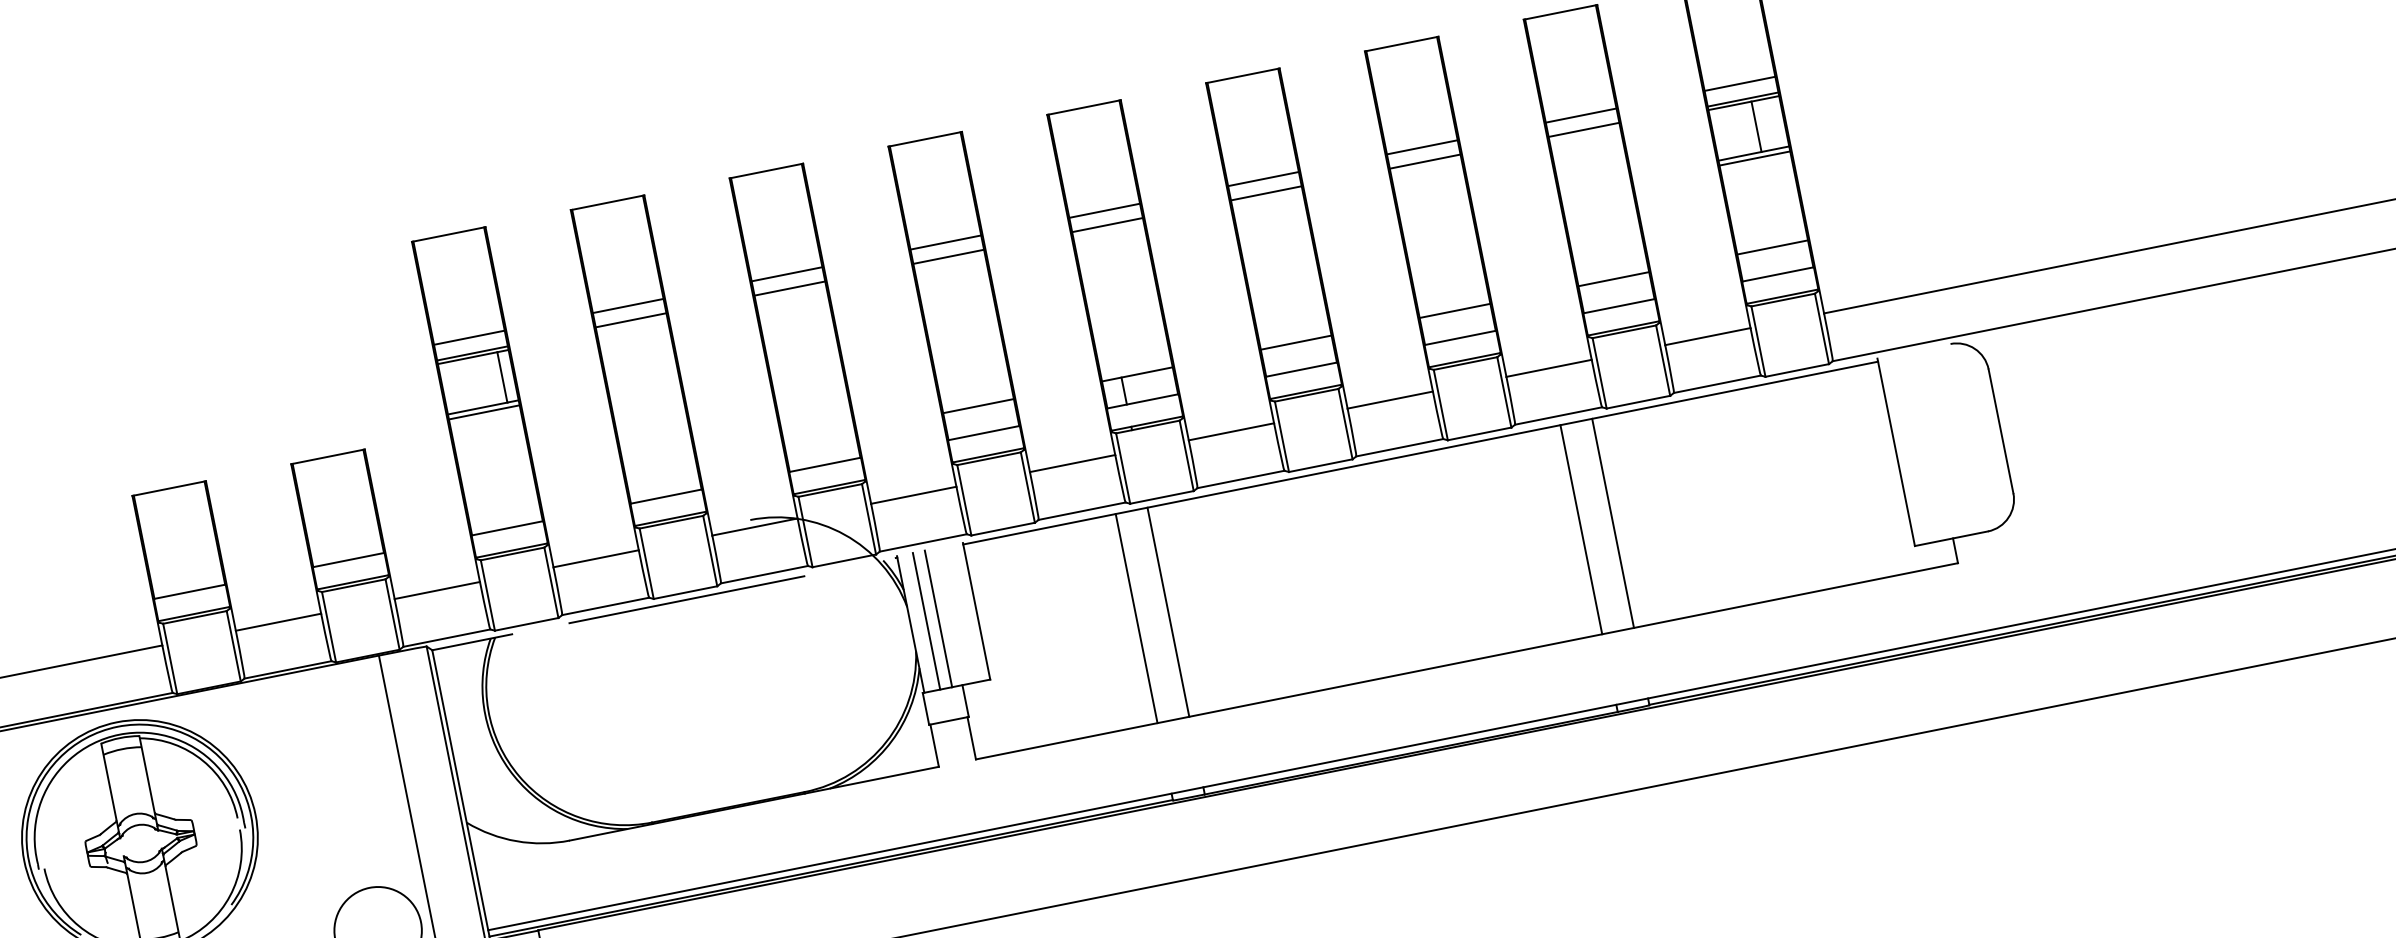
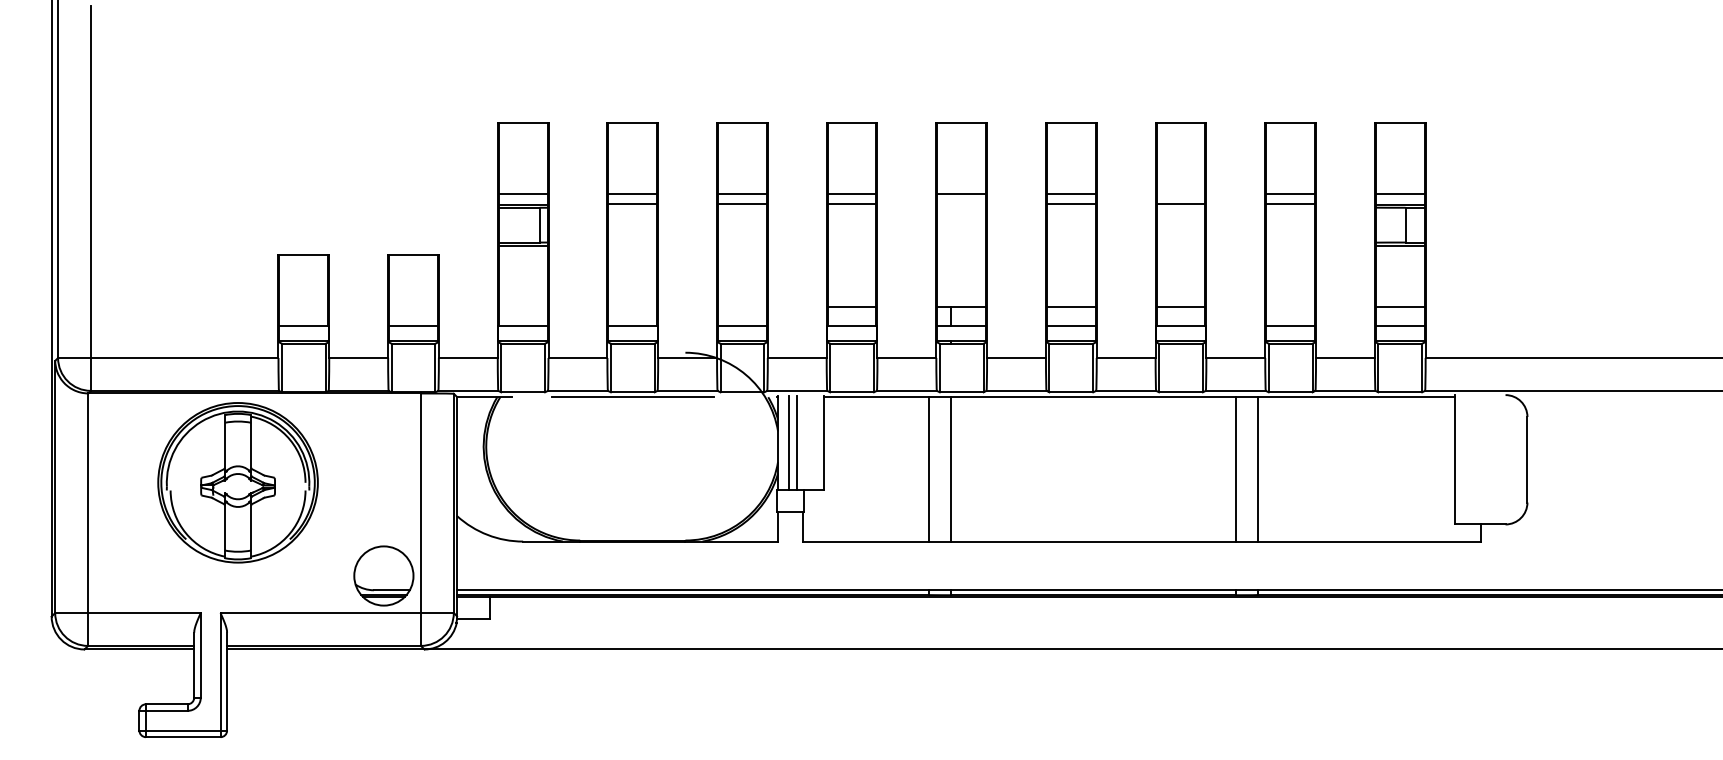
line: (1421, 147) -> (1180, 194), removed
line: (1107, 225) -> (961, 204), removed
line: (1613, 279) -> (1290, 307), removed

